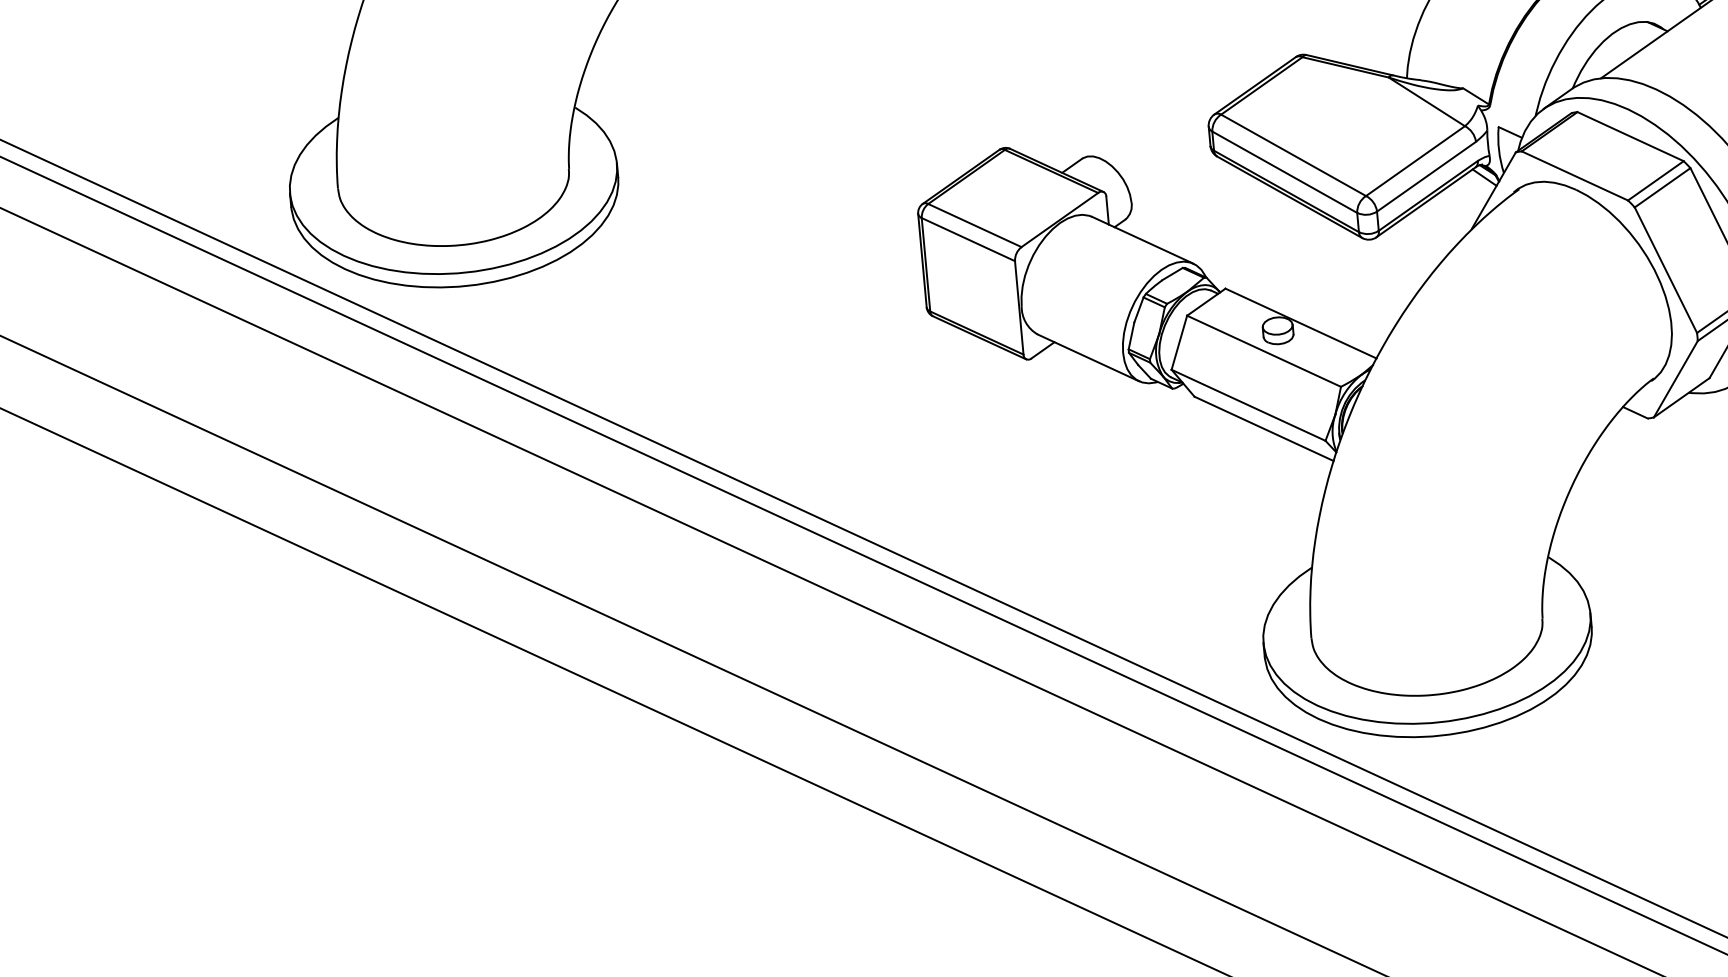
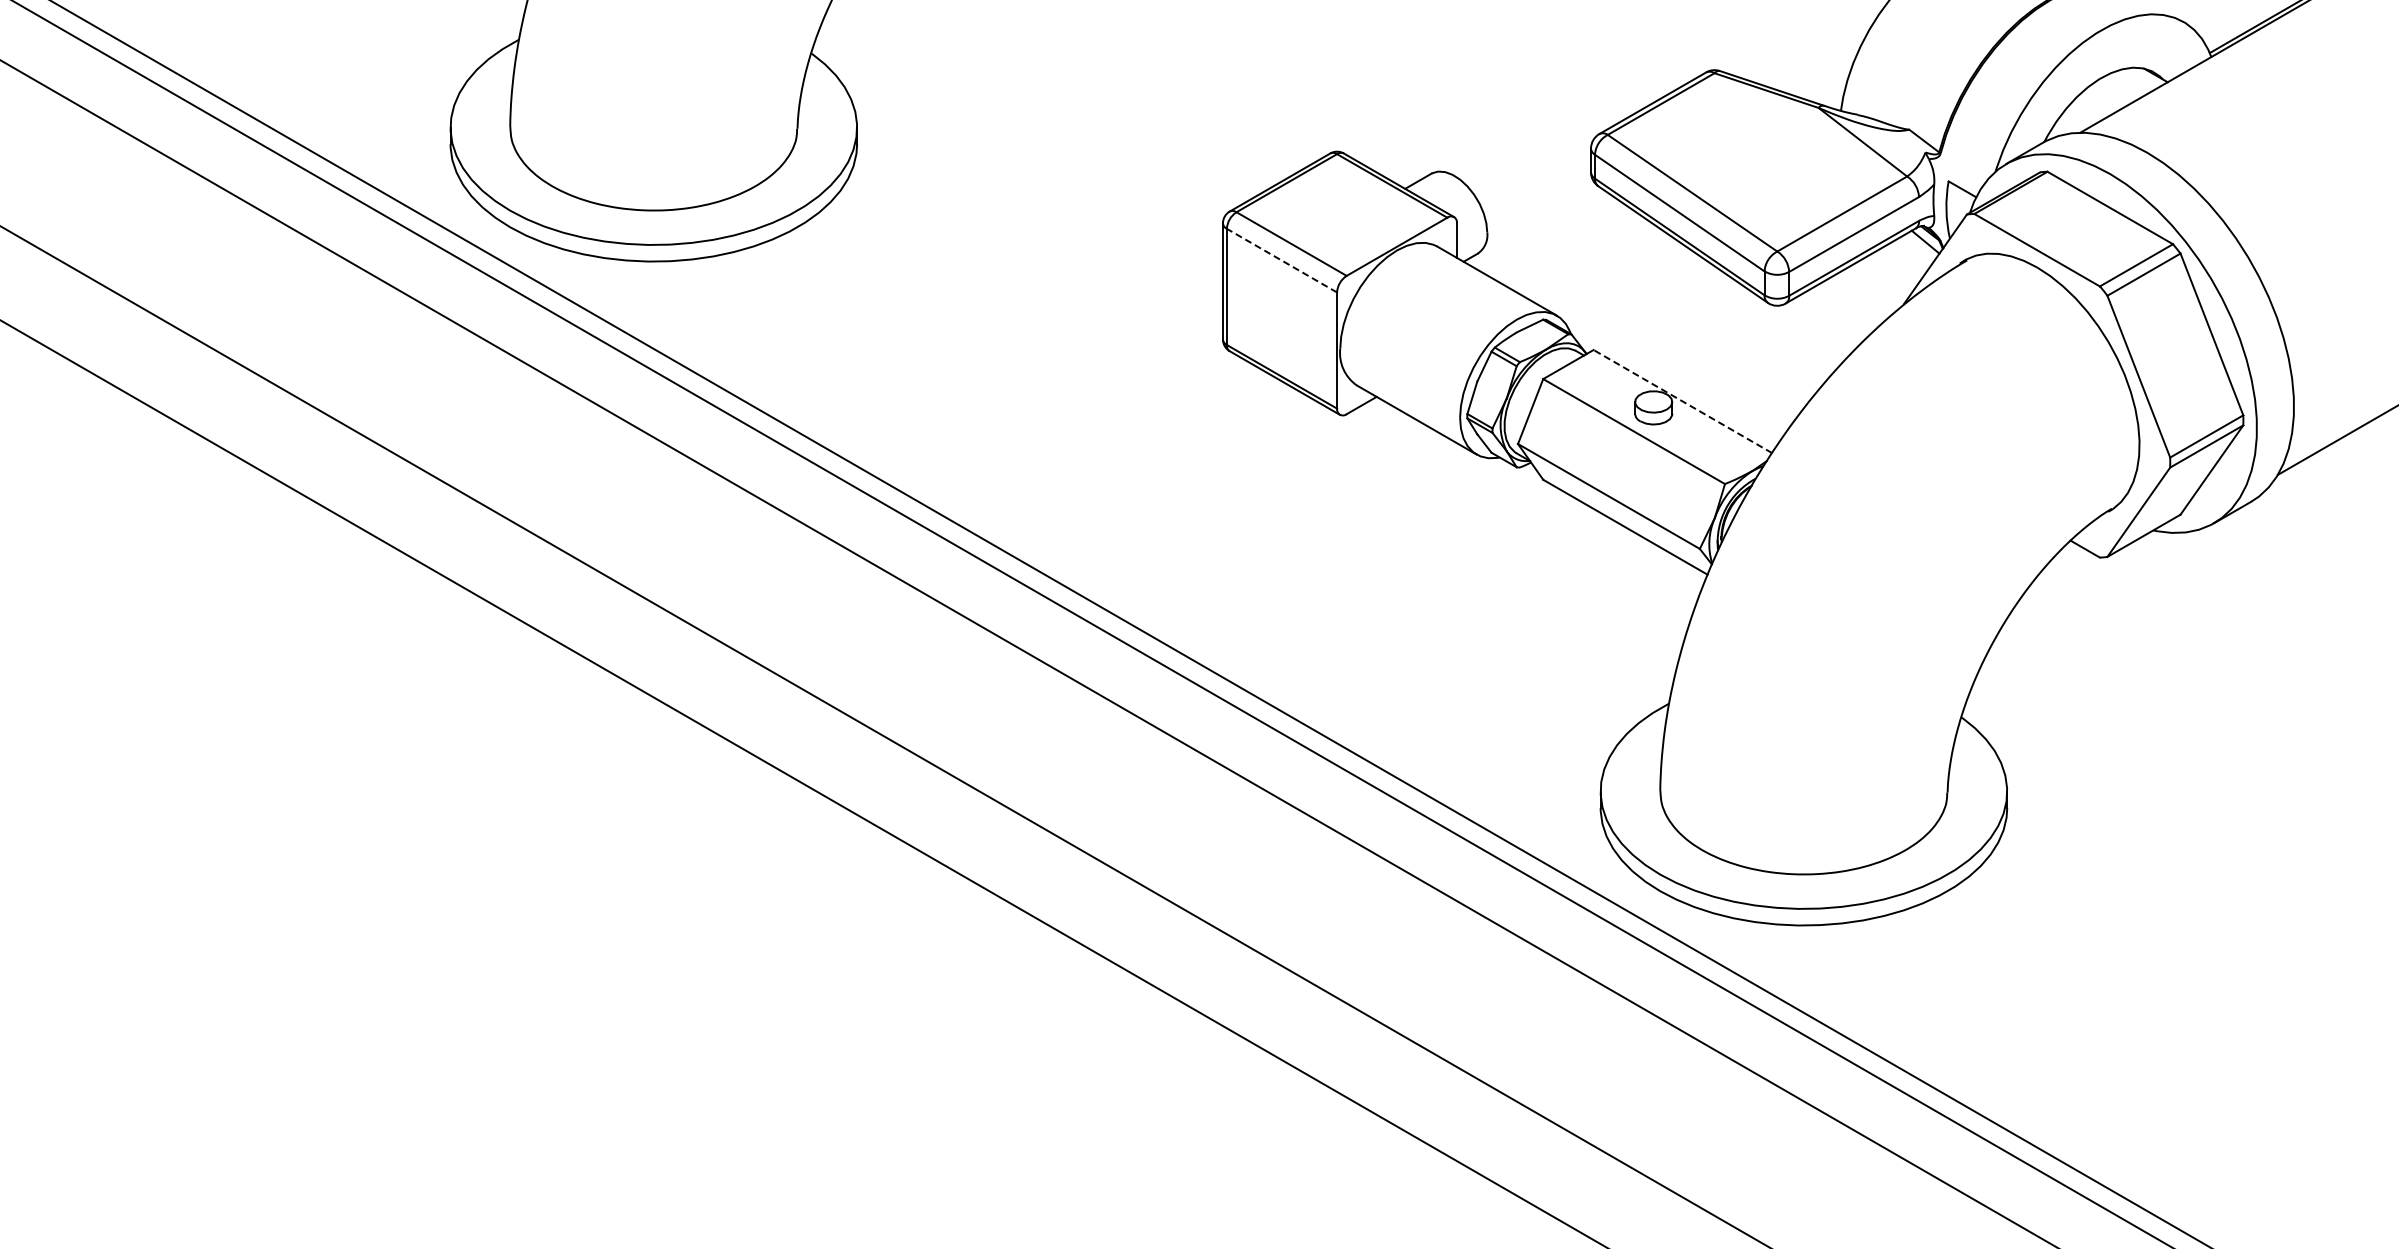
line: (968, 239) -> (1282, 260), solid -> dashed
line: (1300, 323) -> (1682, 401), solid -> dashed

